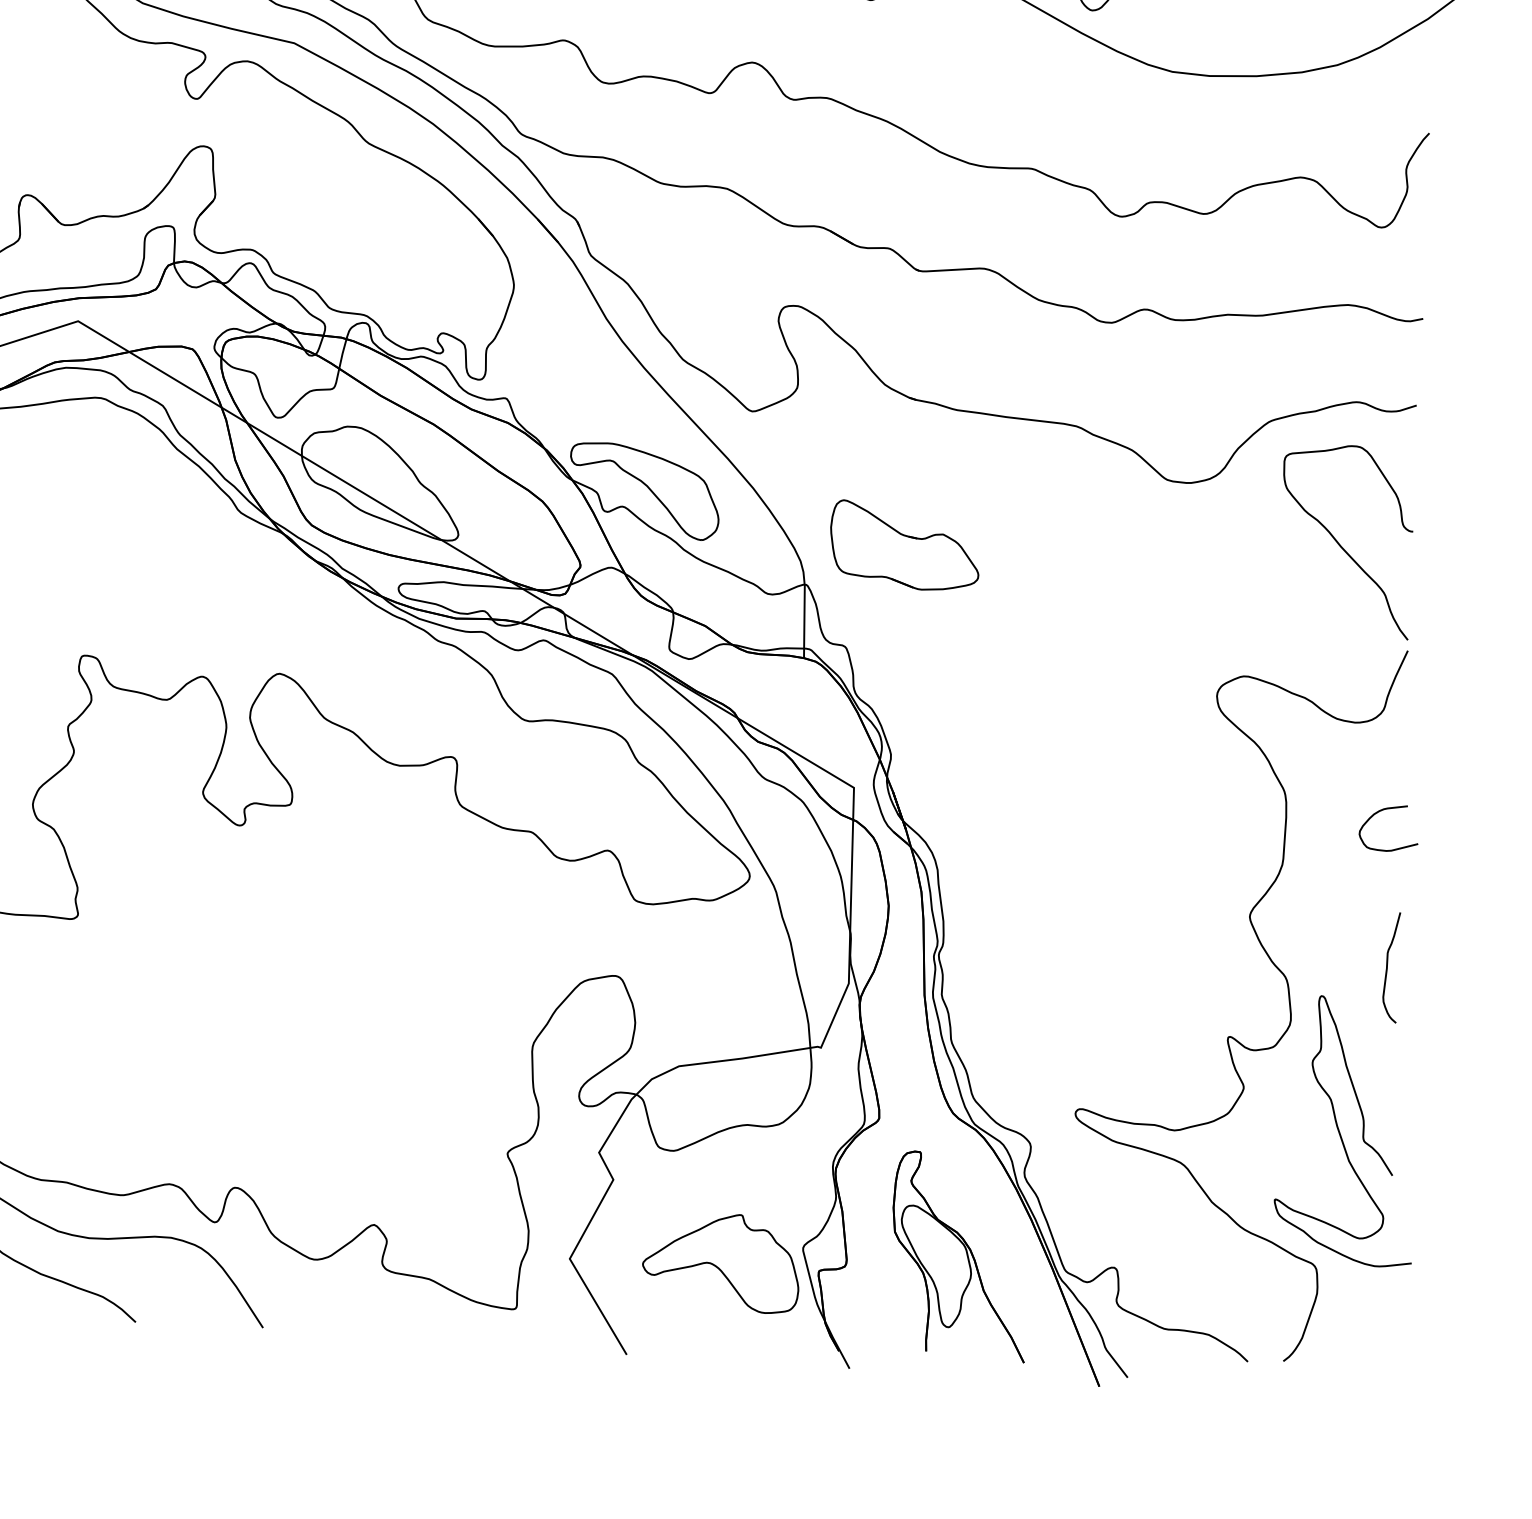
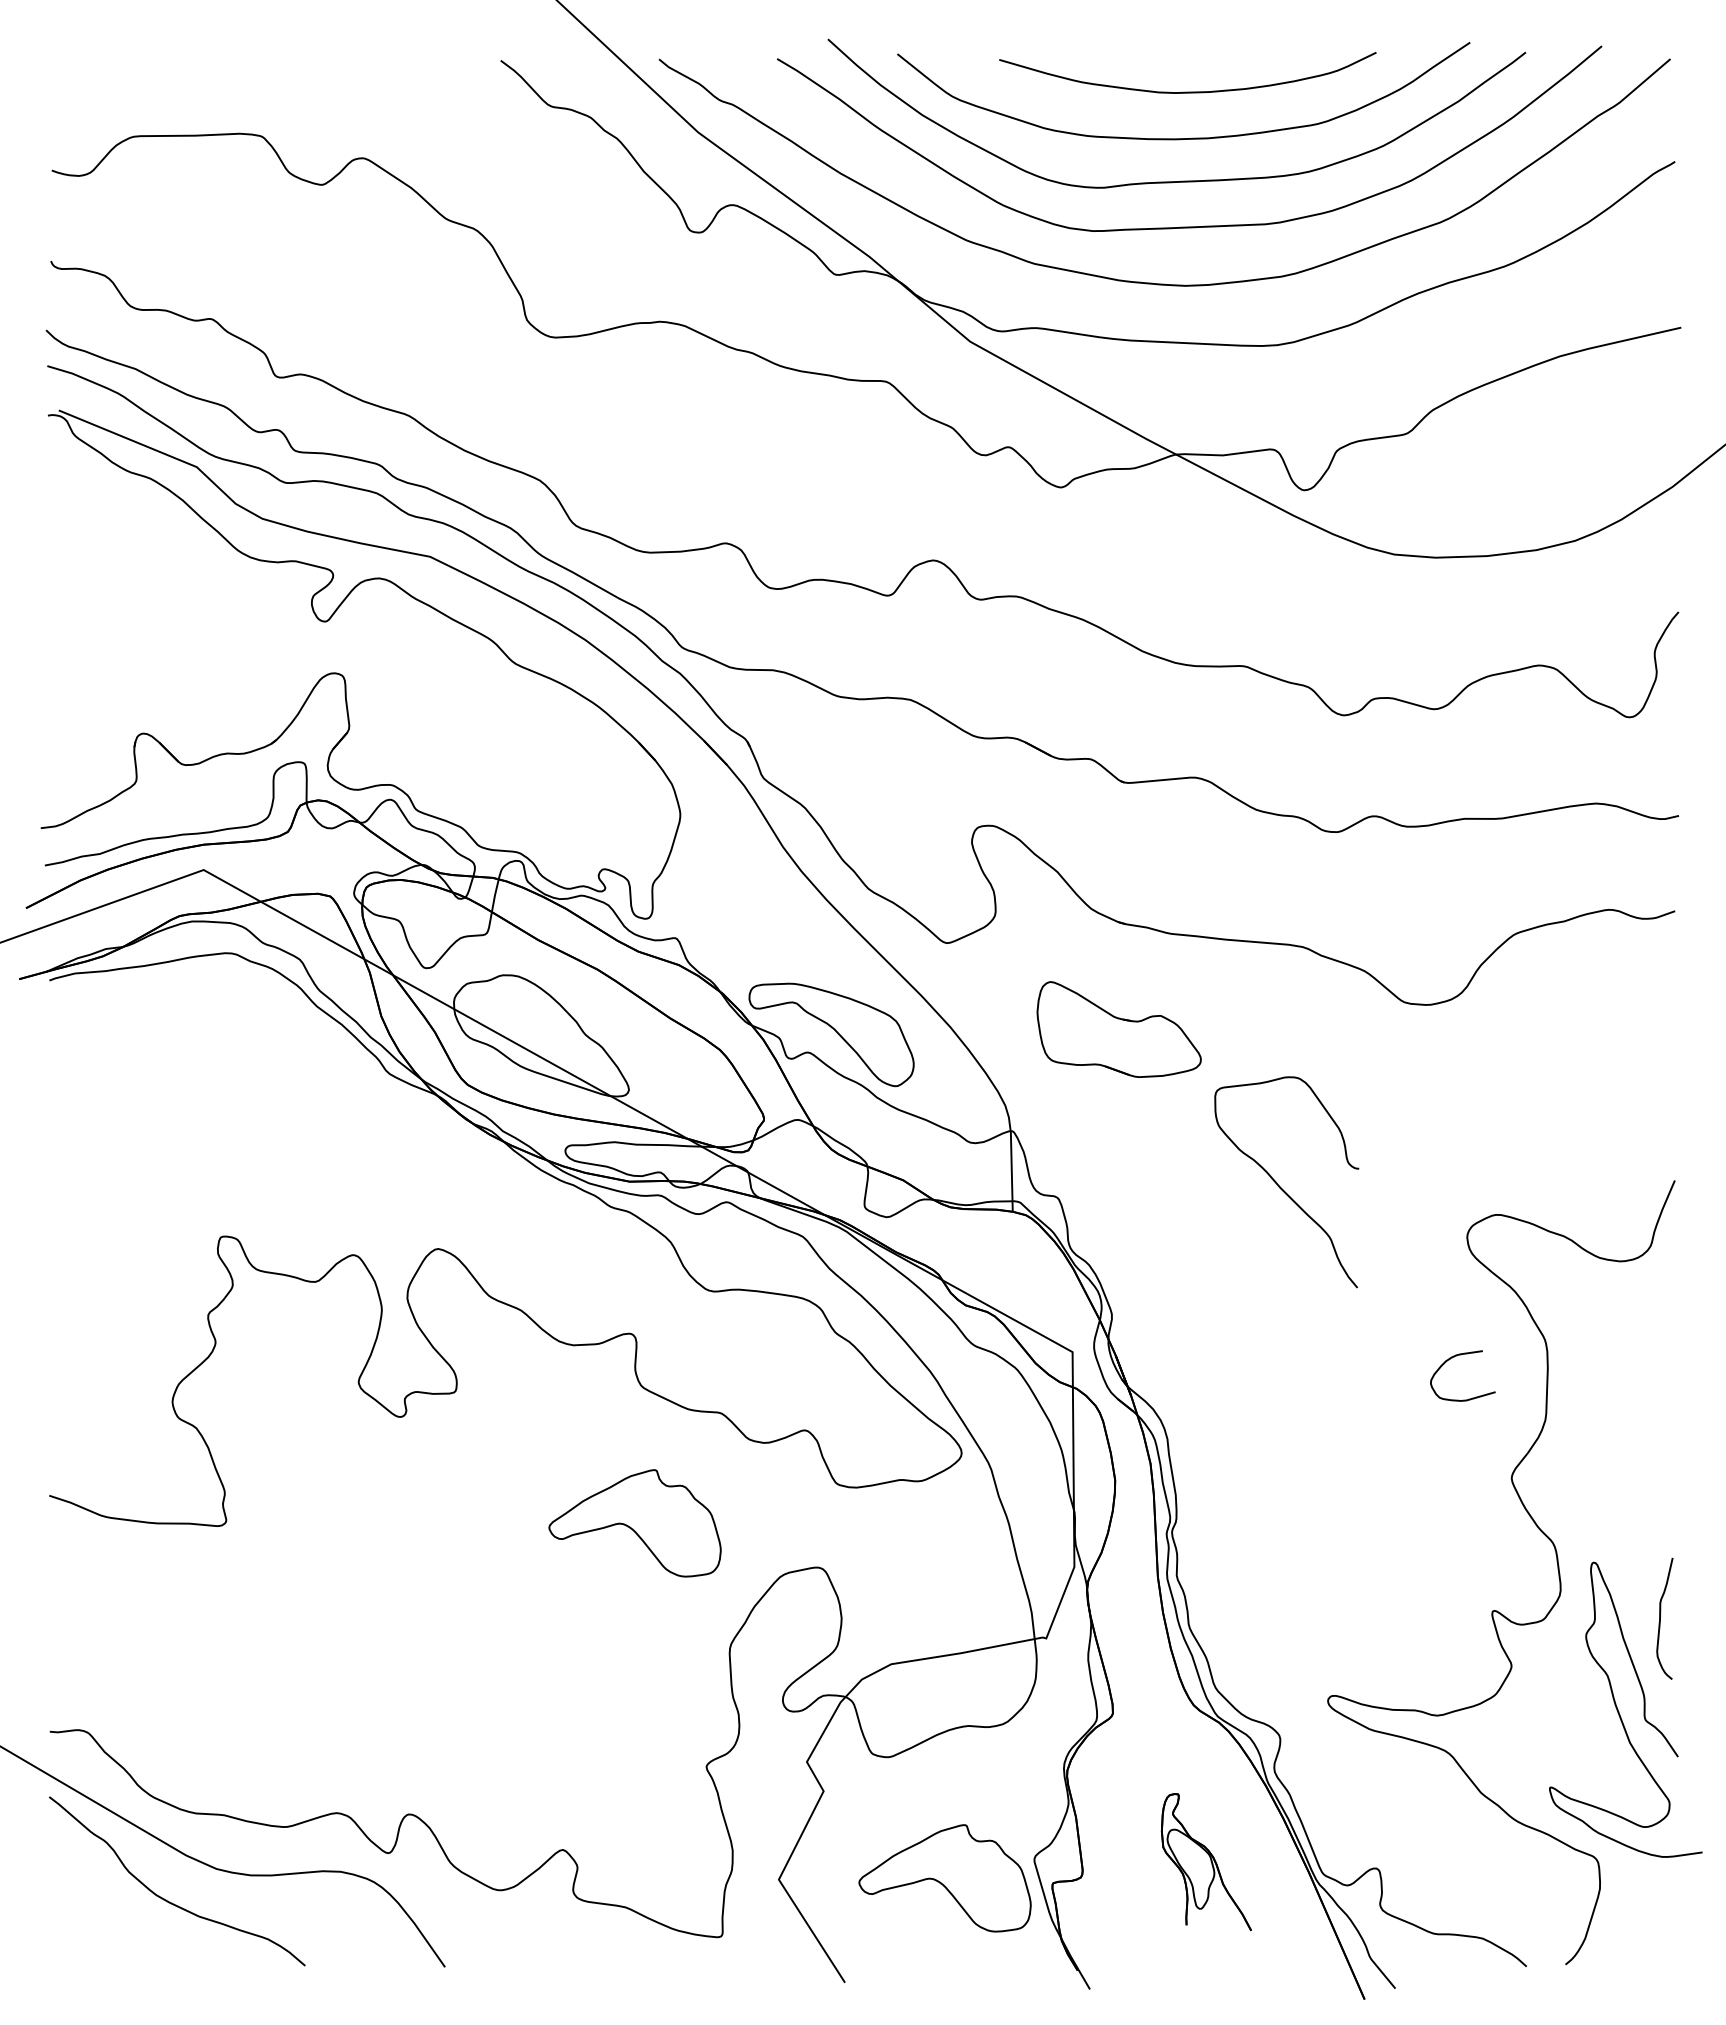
part: (904, 545) -> (1118, 1029), moved
curve: (1341, 546) -> (1281, 1187), moved
curve: (1381, 811) -> (1454, 1357), moved
part: (449, 929) -> (634, 1523), added
curve: (1387, 967) -> (1660, 1618), moved
part: (959, 1255) -> (1206, 1861), size x0.6

